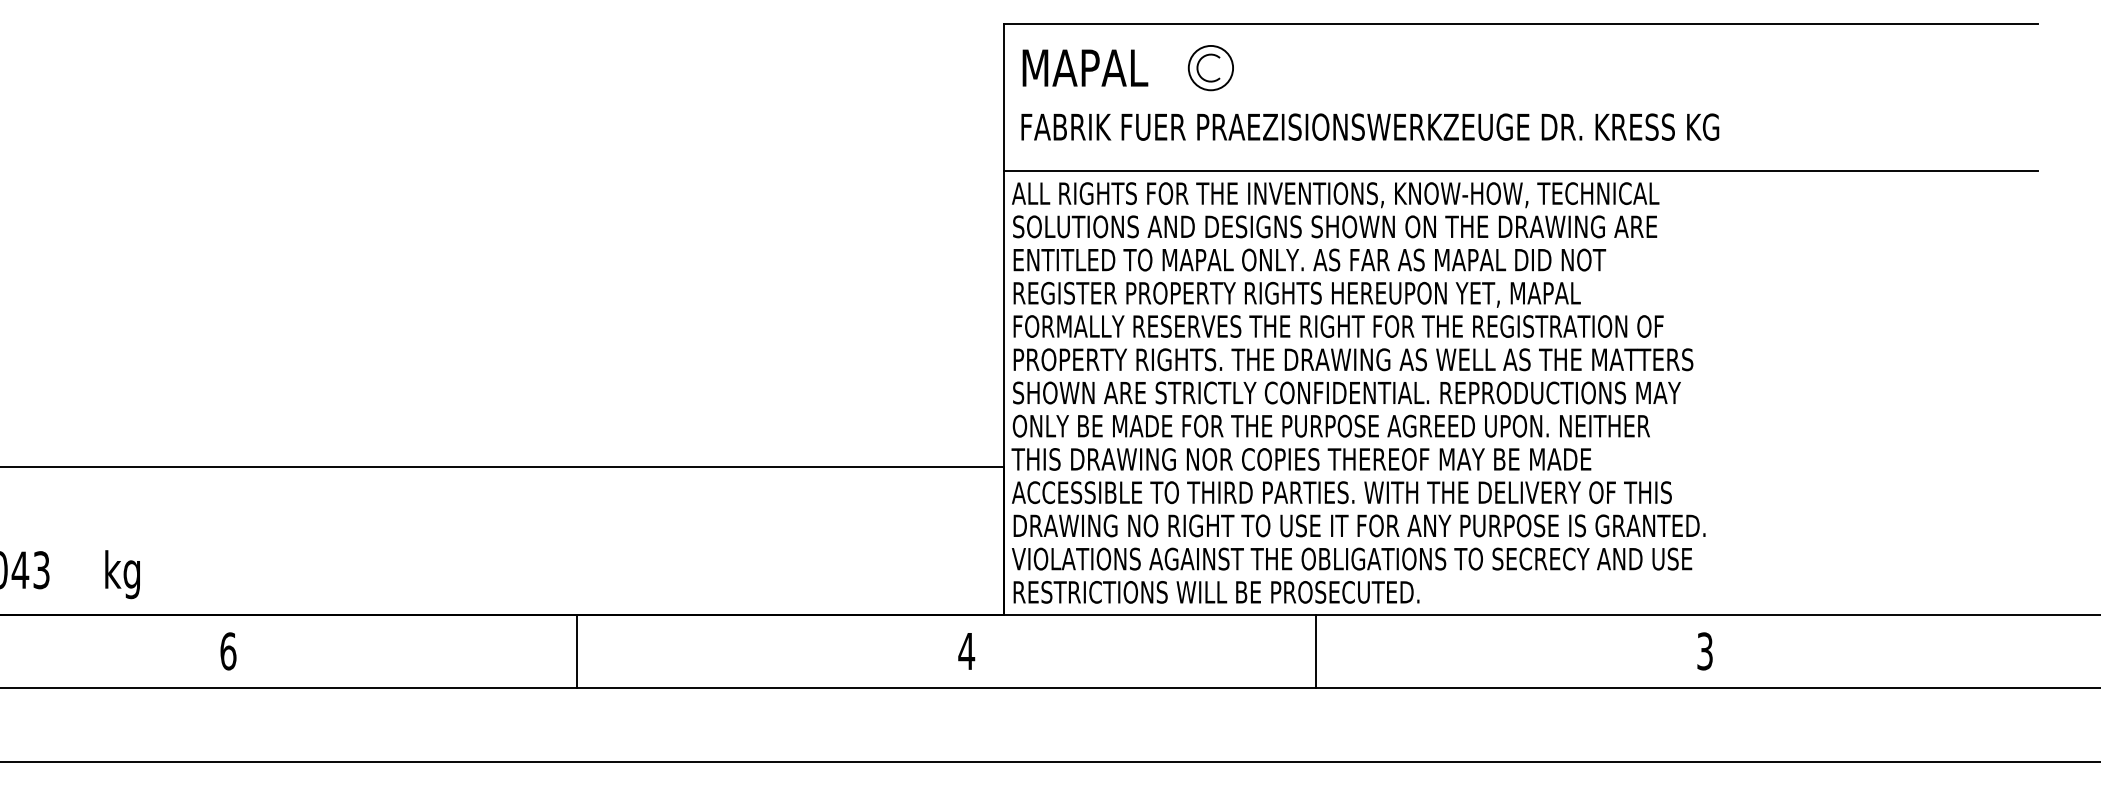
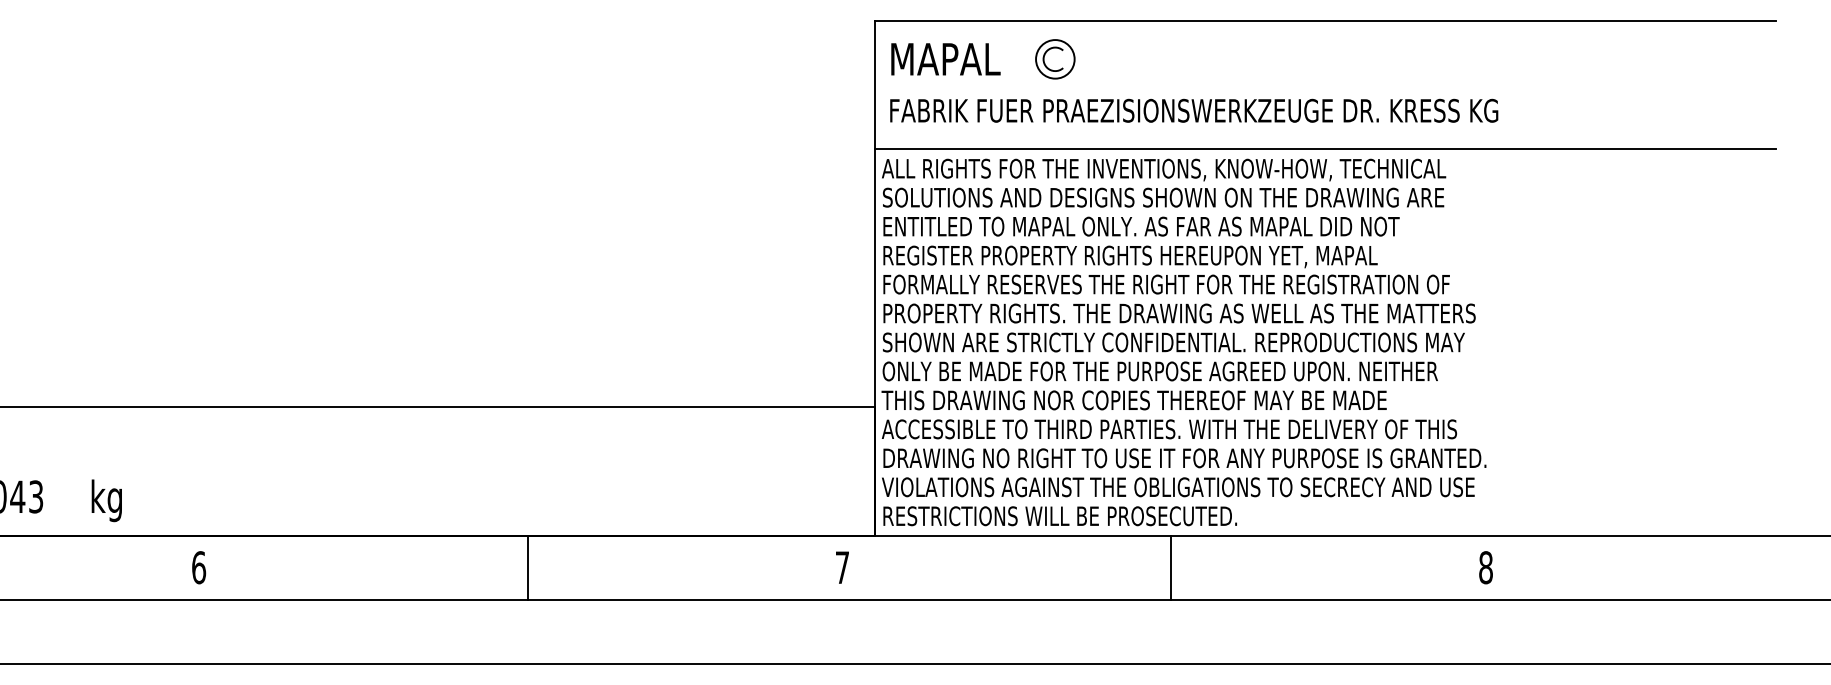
line: (576, 651) -> (527, 567), moved
text: (966, 651) -> (842, 567), 4 -> 7
line: (1316, 651) -> (1171, 567), moved
text: (1704, 651) -> (1485, 567), 3 -> 8

